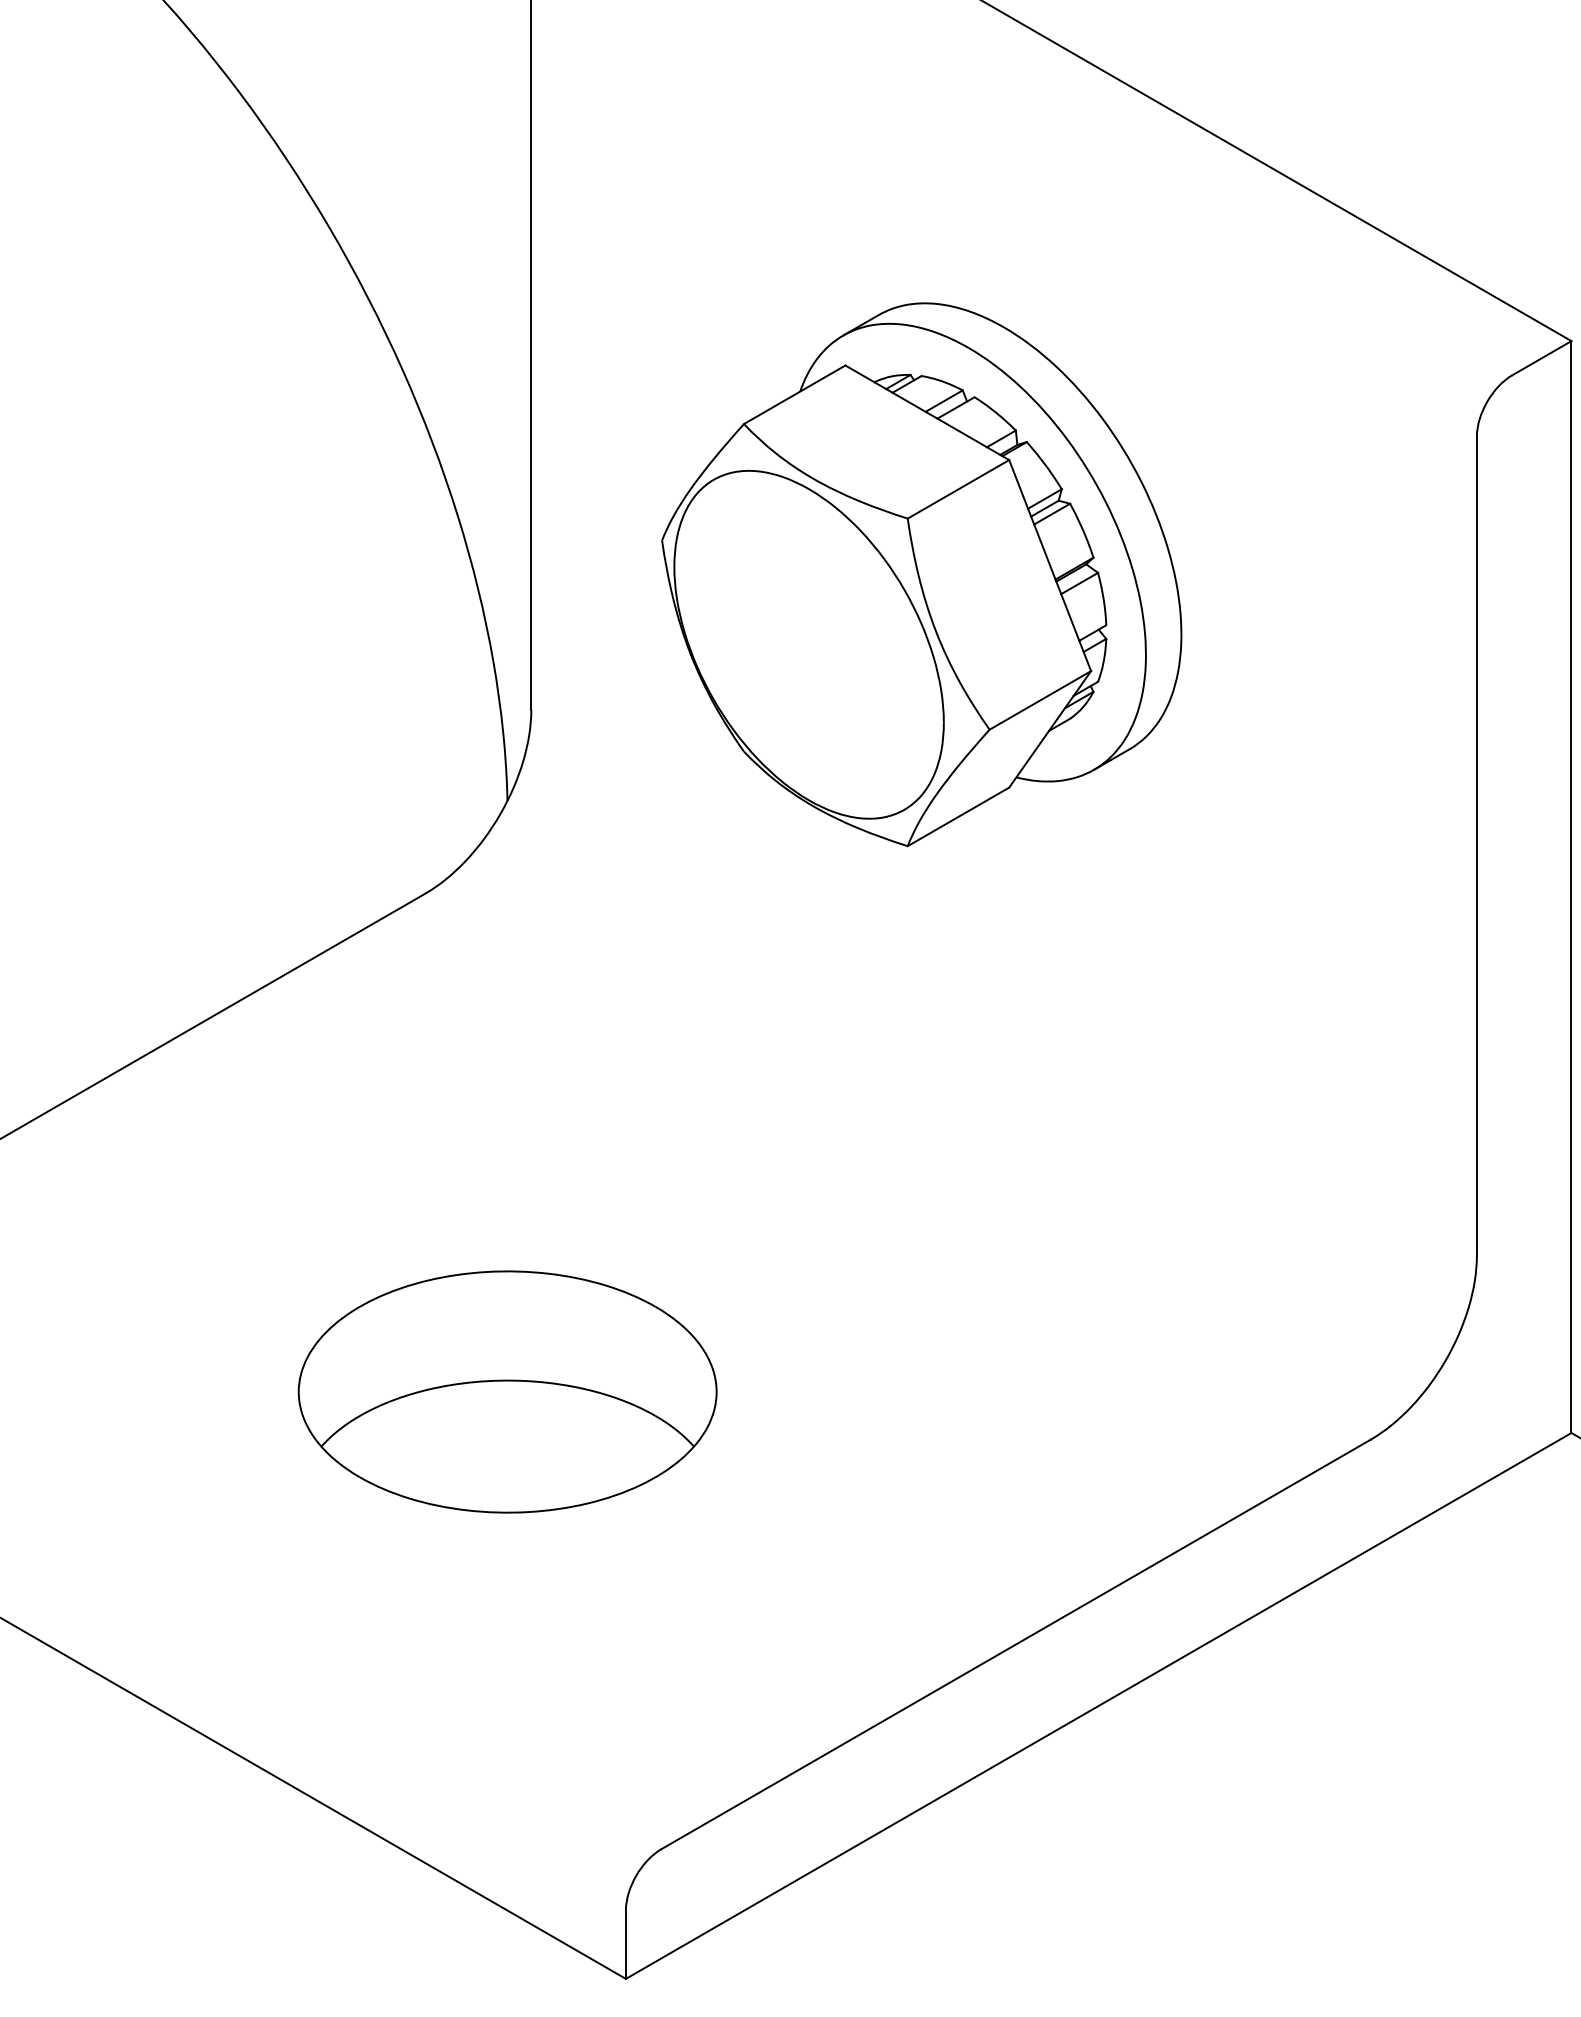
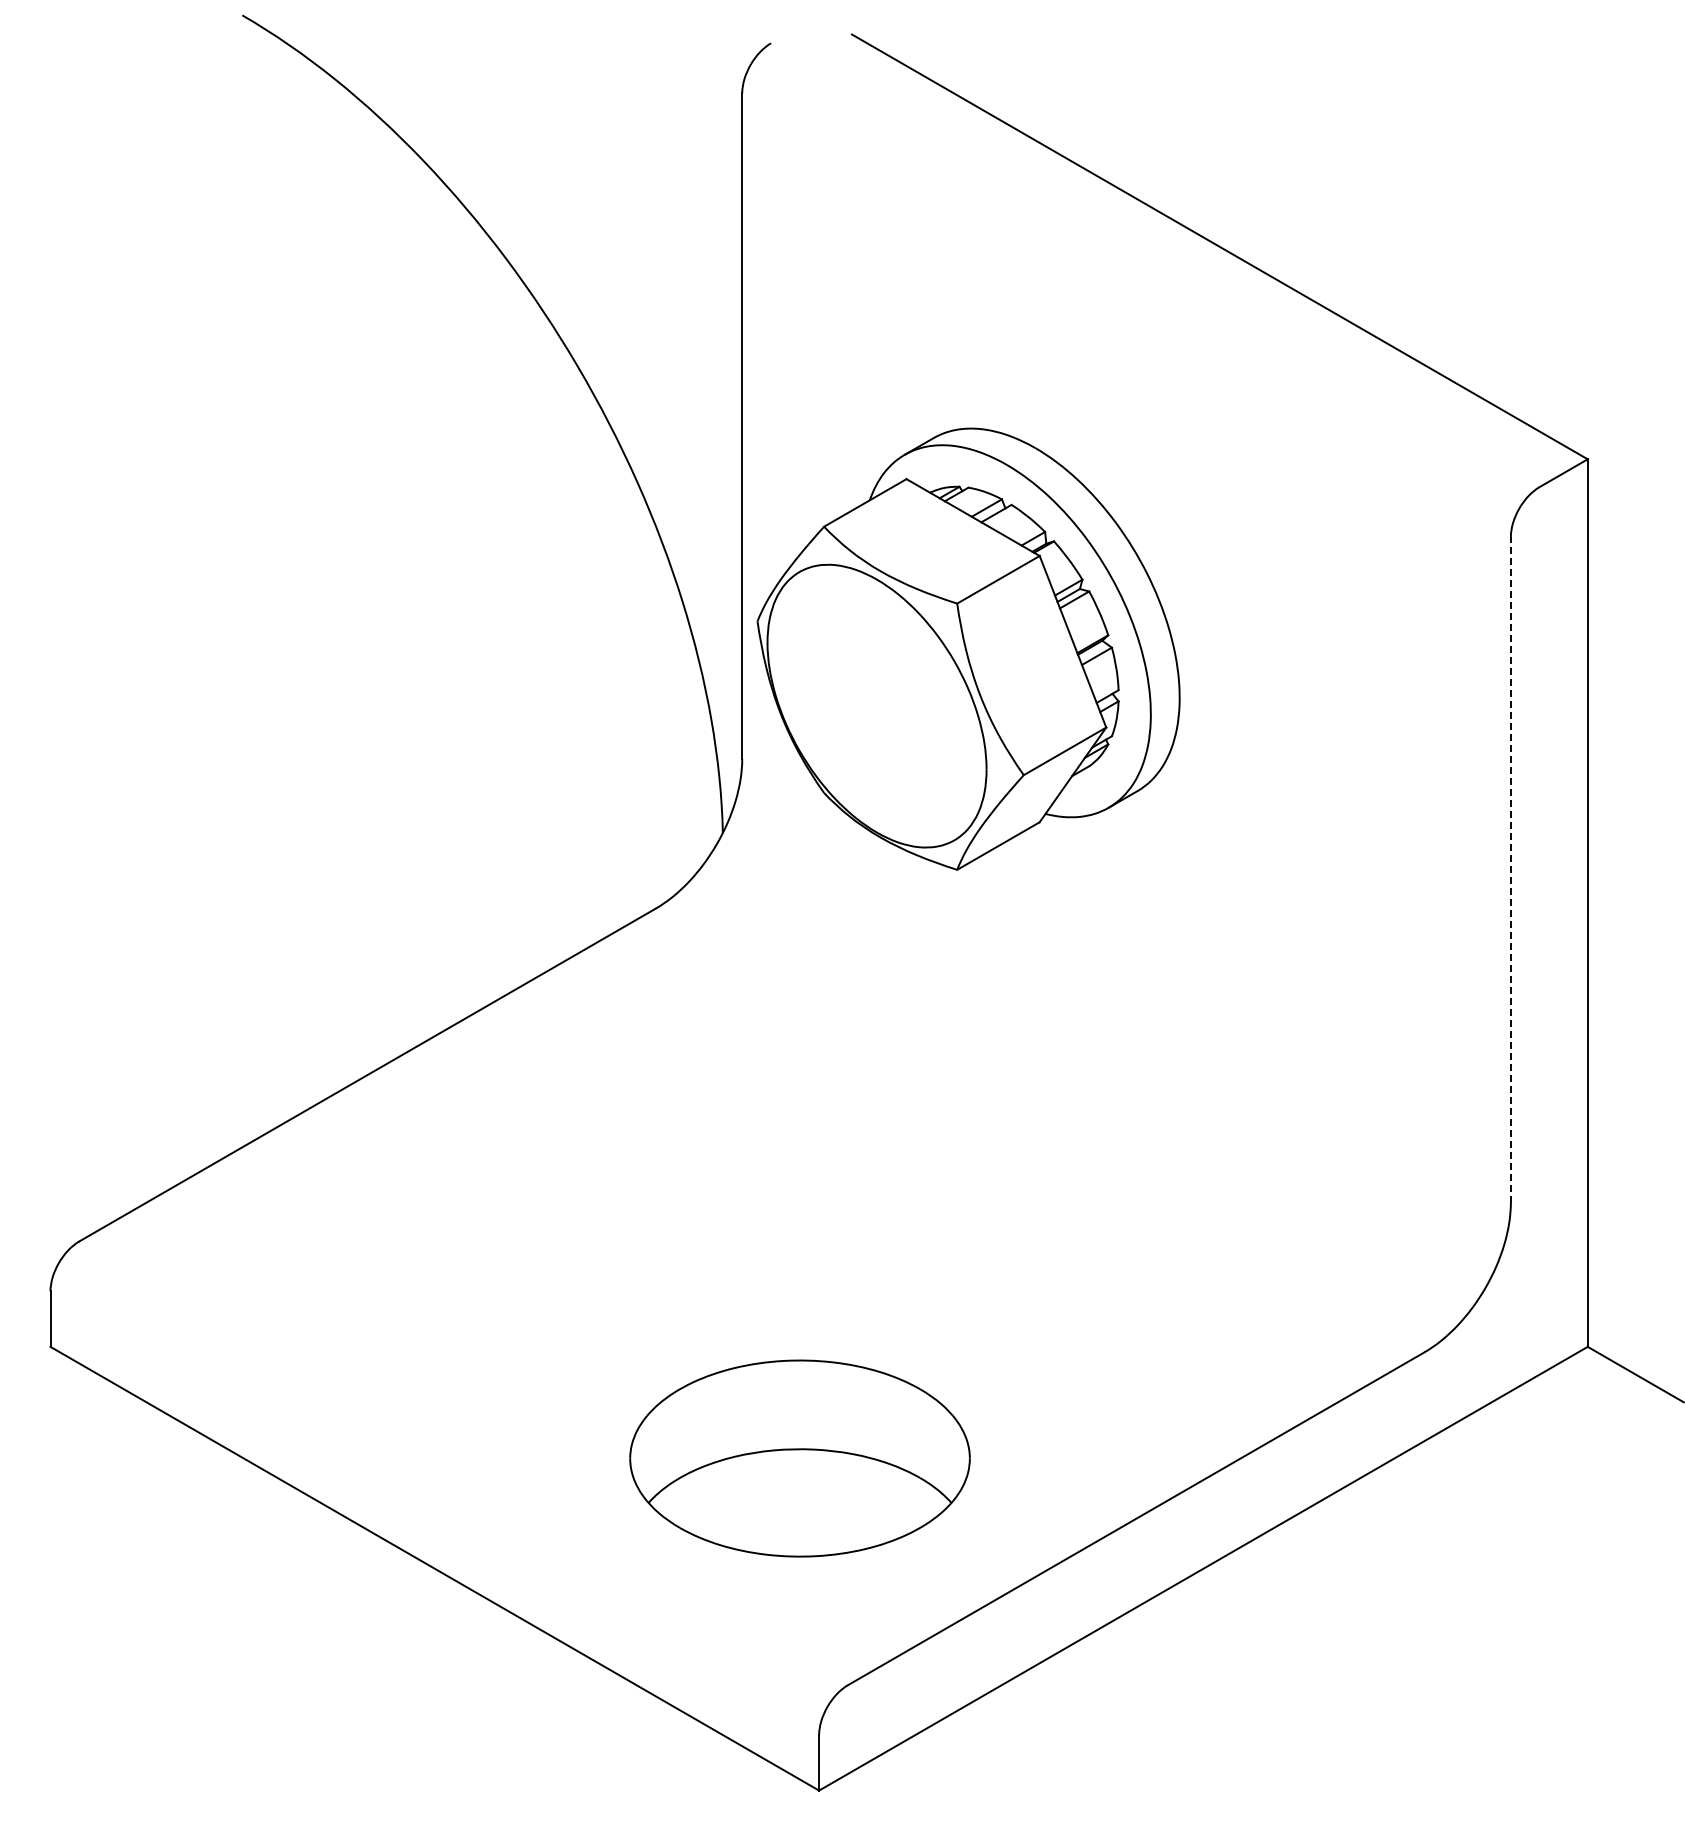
part: (921, 573) -> (968, 648), moved
line: (1476, 845) -> (1510, 869), solid -> dashed
part: (507, 1391) -> (799, 1458), moved

